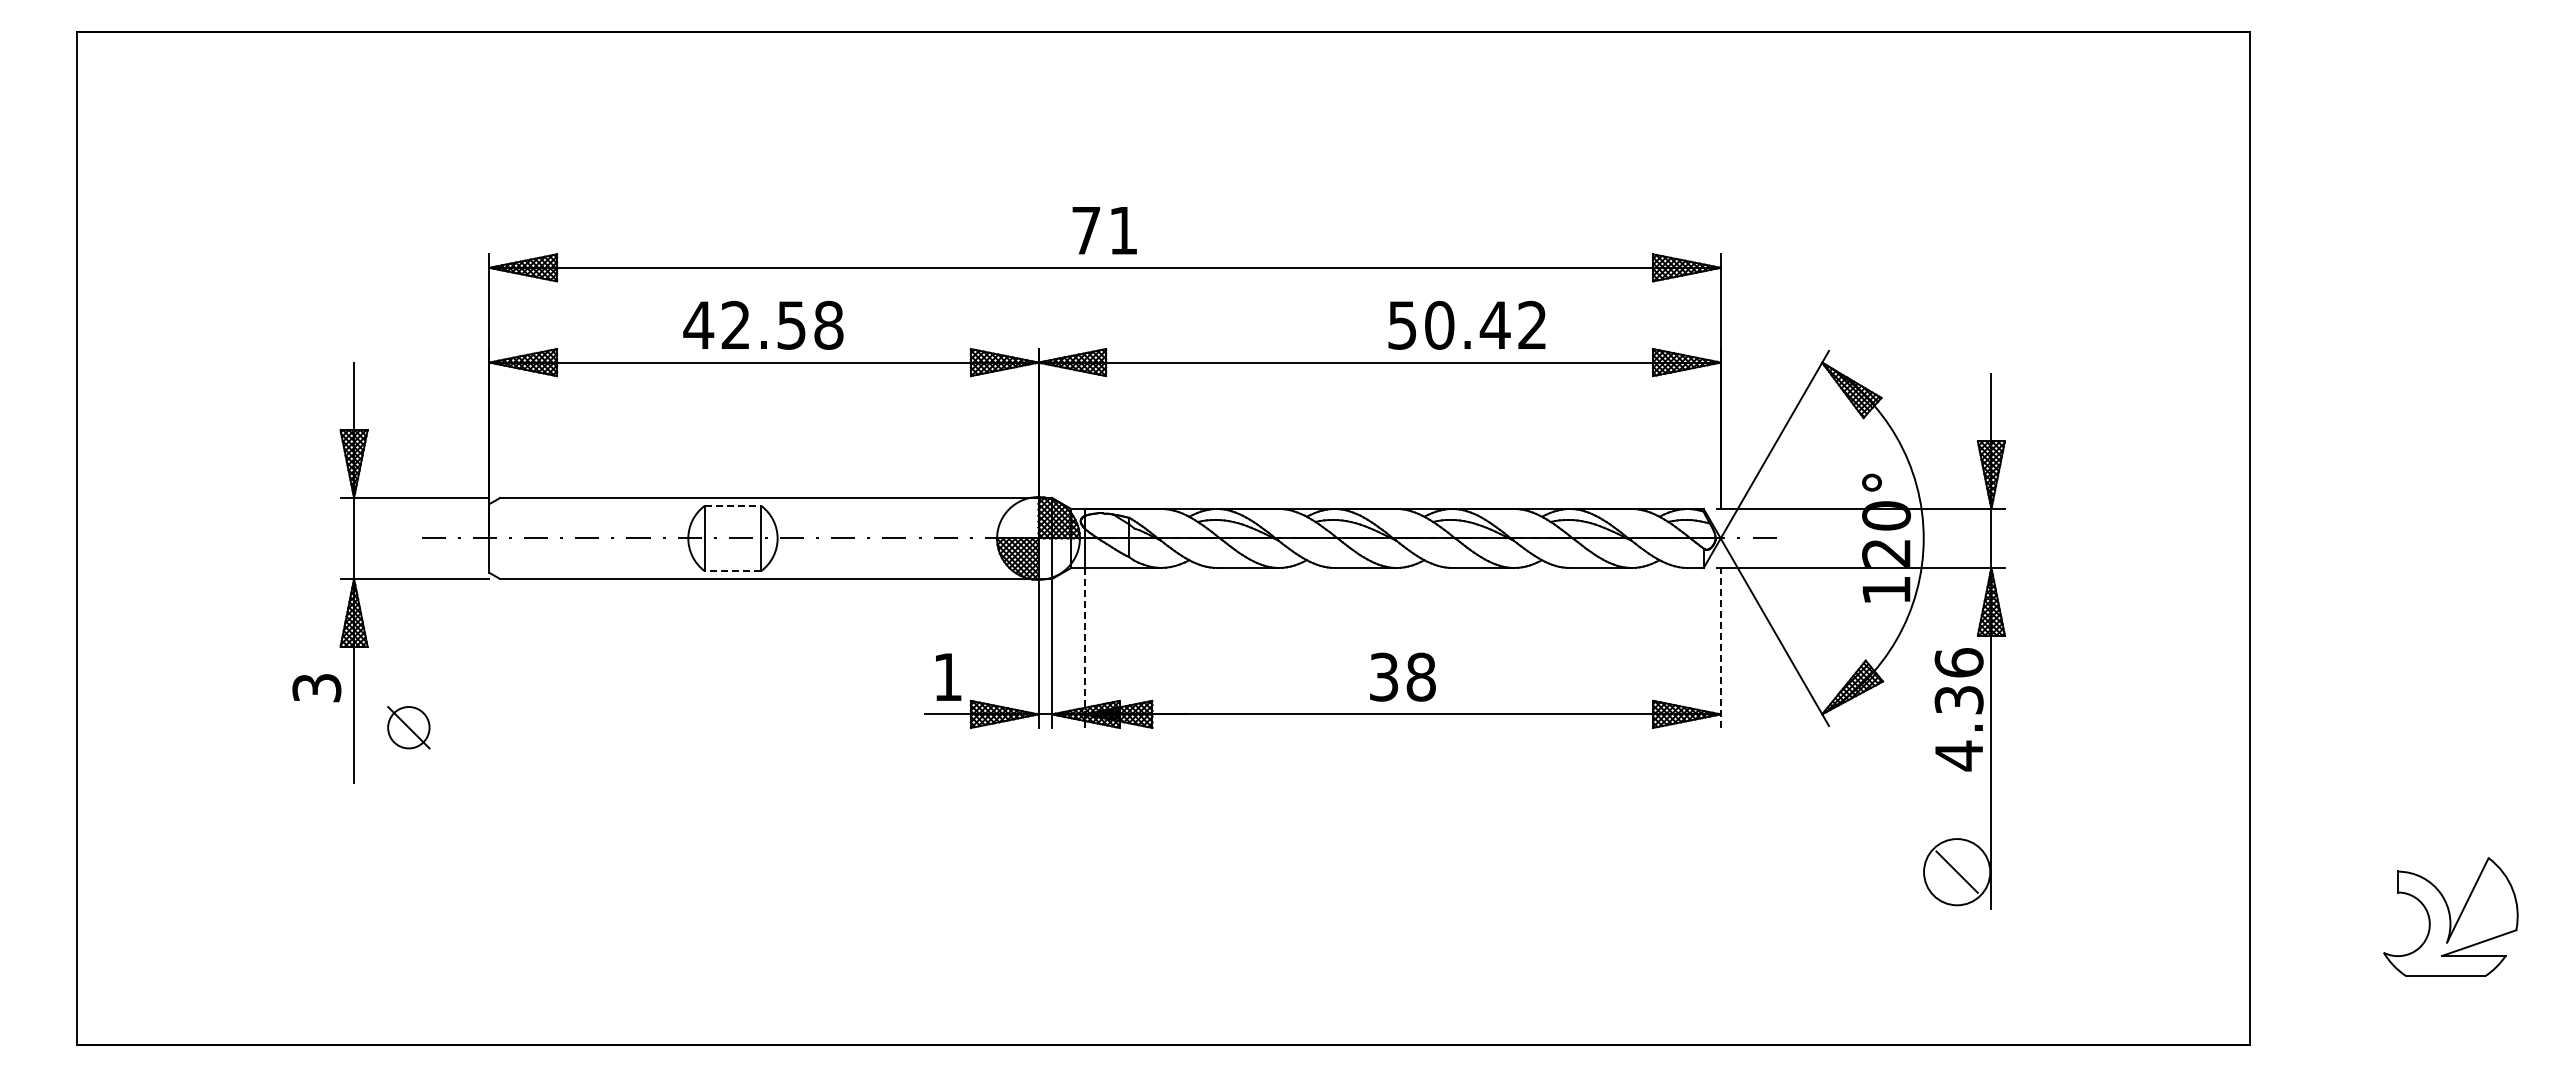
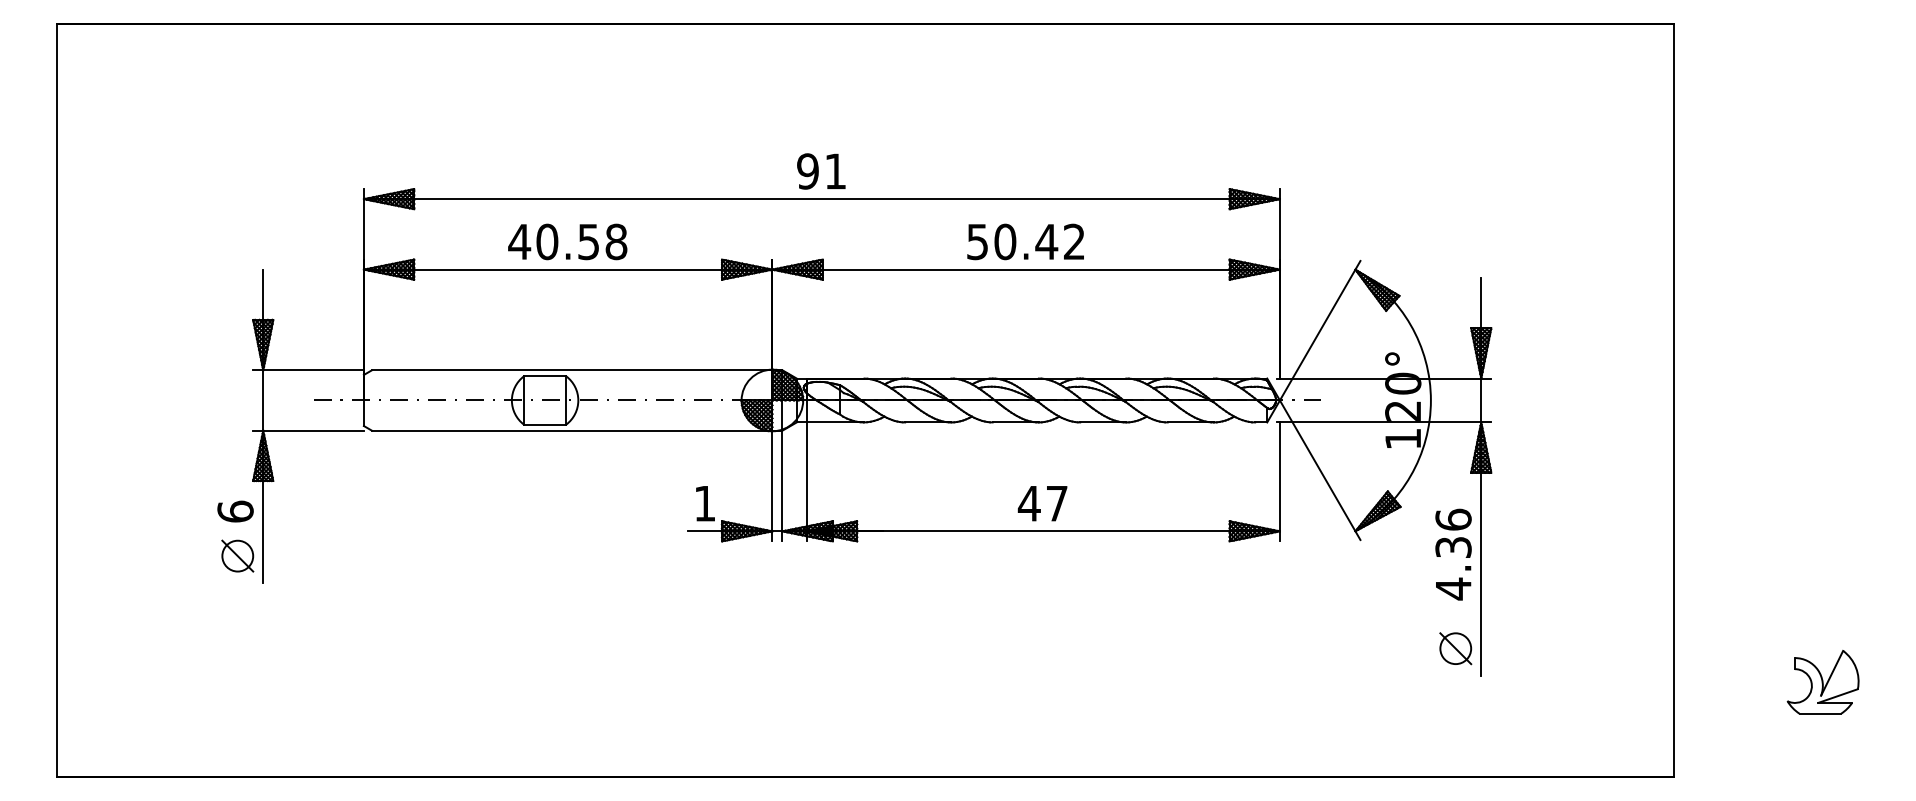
text: (1085, 230) -> (807, 171), 71 -> 91
text: (735, 324) -> (546, 241), 42.58 -> 40.58
text: (1466, 324) -> (1025, 241), moved
line: (733, 506) -> (545, 376), dashed -> solid
line: (732, 570) -> (544, 424), dashed -> solid
line: (1084, 647) -> (806, 481), dashed -> solid
line: (1720, 647) -> (1279, 481), dashed -> solid
text: (1401, 676) -> (1042, 503), 38 -> 47
text: (316, 687) -> (235, 511), 3 -> 6
text: (1958, 709) -> (1453, 554), moved
part: (408, 727) -> (237, 555), moved
circle: (1956, 871) -> (1455, 648), size x0.62
part: (2450, 917) -> (1822, 682), size x0.71

